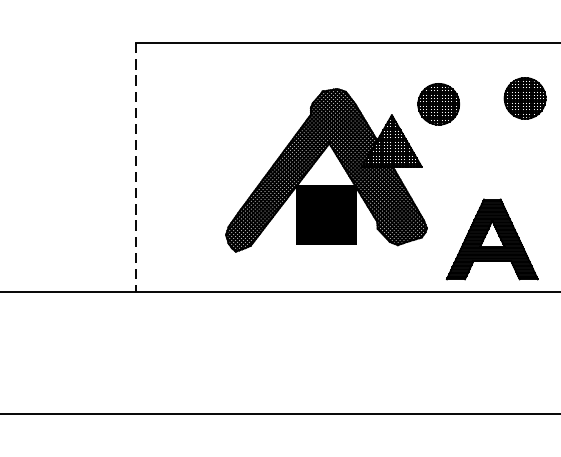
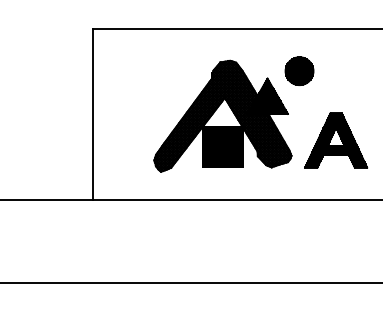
part: (525, 97) -> (358, 66), removed
line: (136, 169) -> (93, 115), dashed -> solid
part: (492, 239) -> (336, 140), moved

